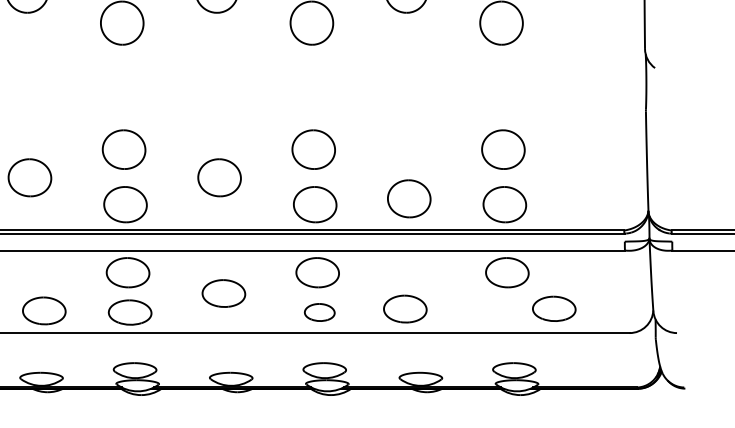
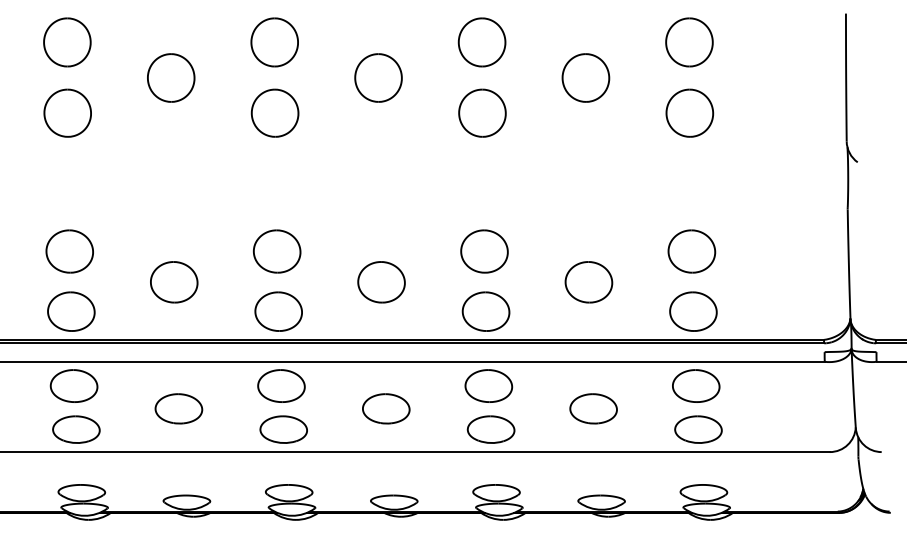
part: (408, 199) -> (588, 282), moved
part: (405, 308) -> (593, 408), moved
part: (554, 308) -> (698, 429), moved
part: (43, 310) -> (178, 408), moved
part: (319, 312) -> (490, 429), size x1.43

